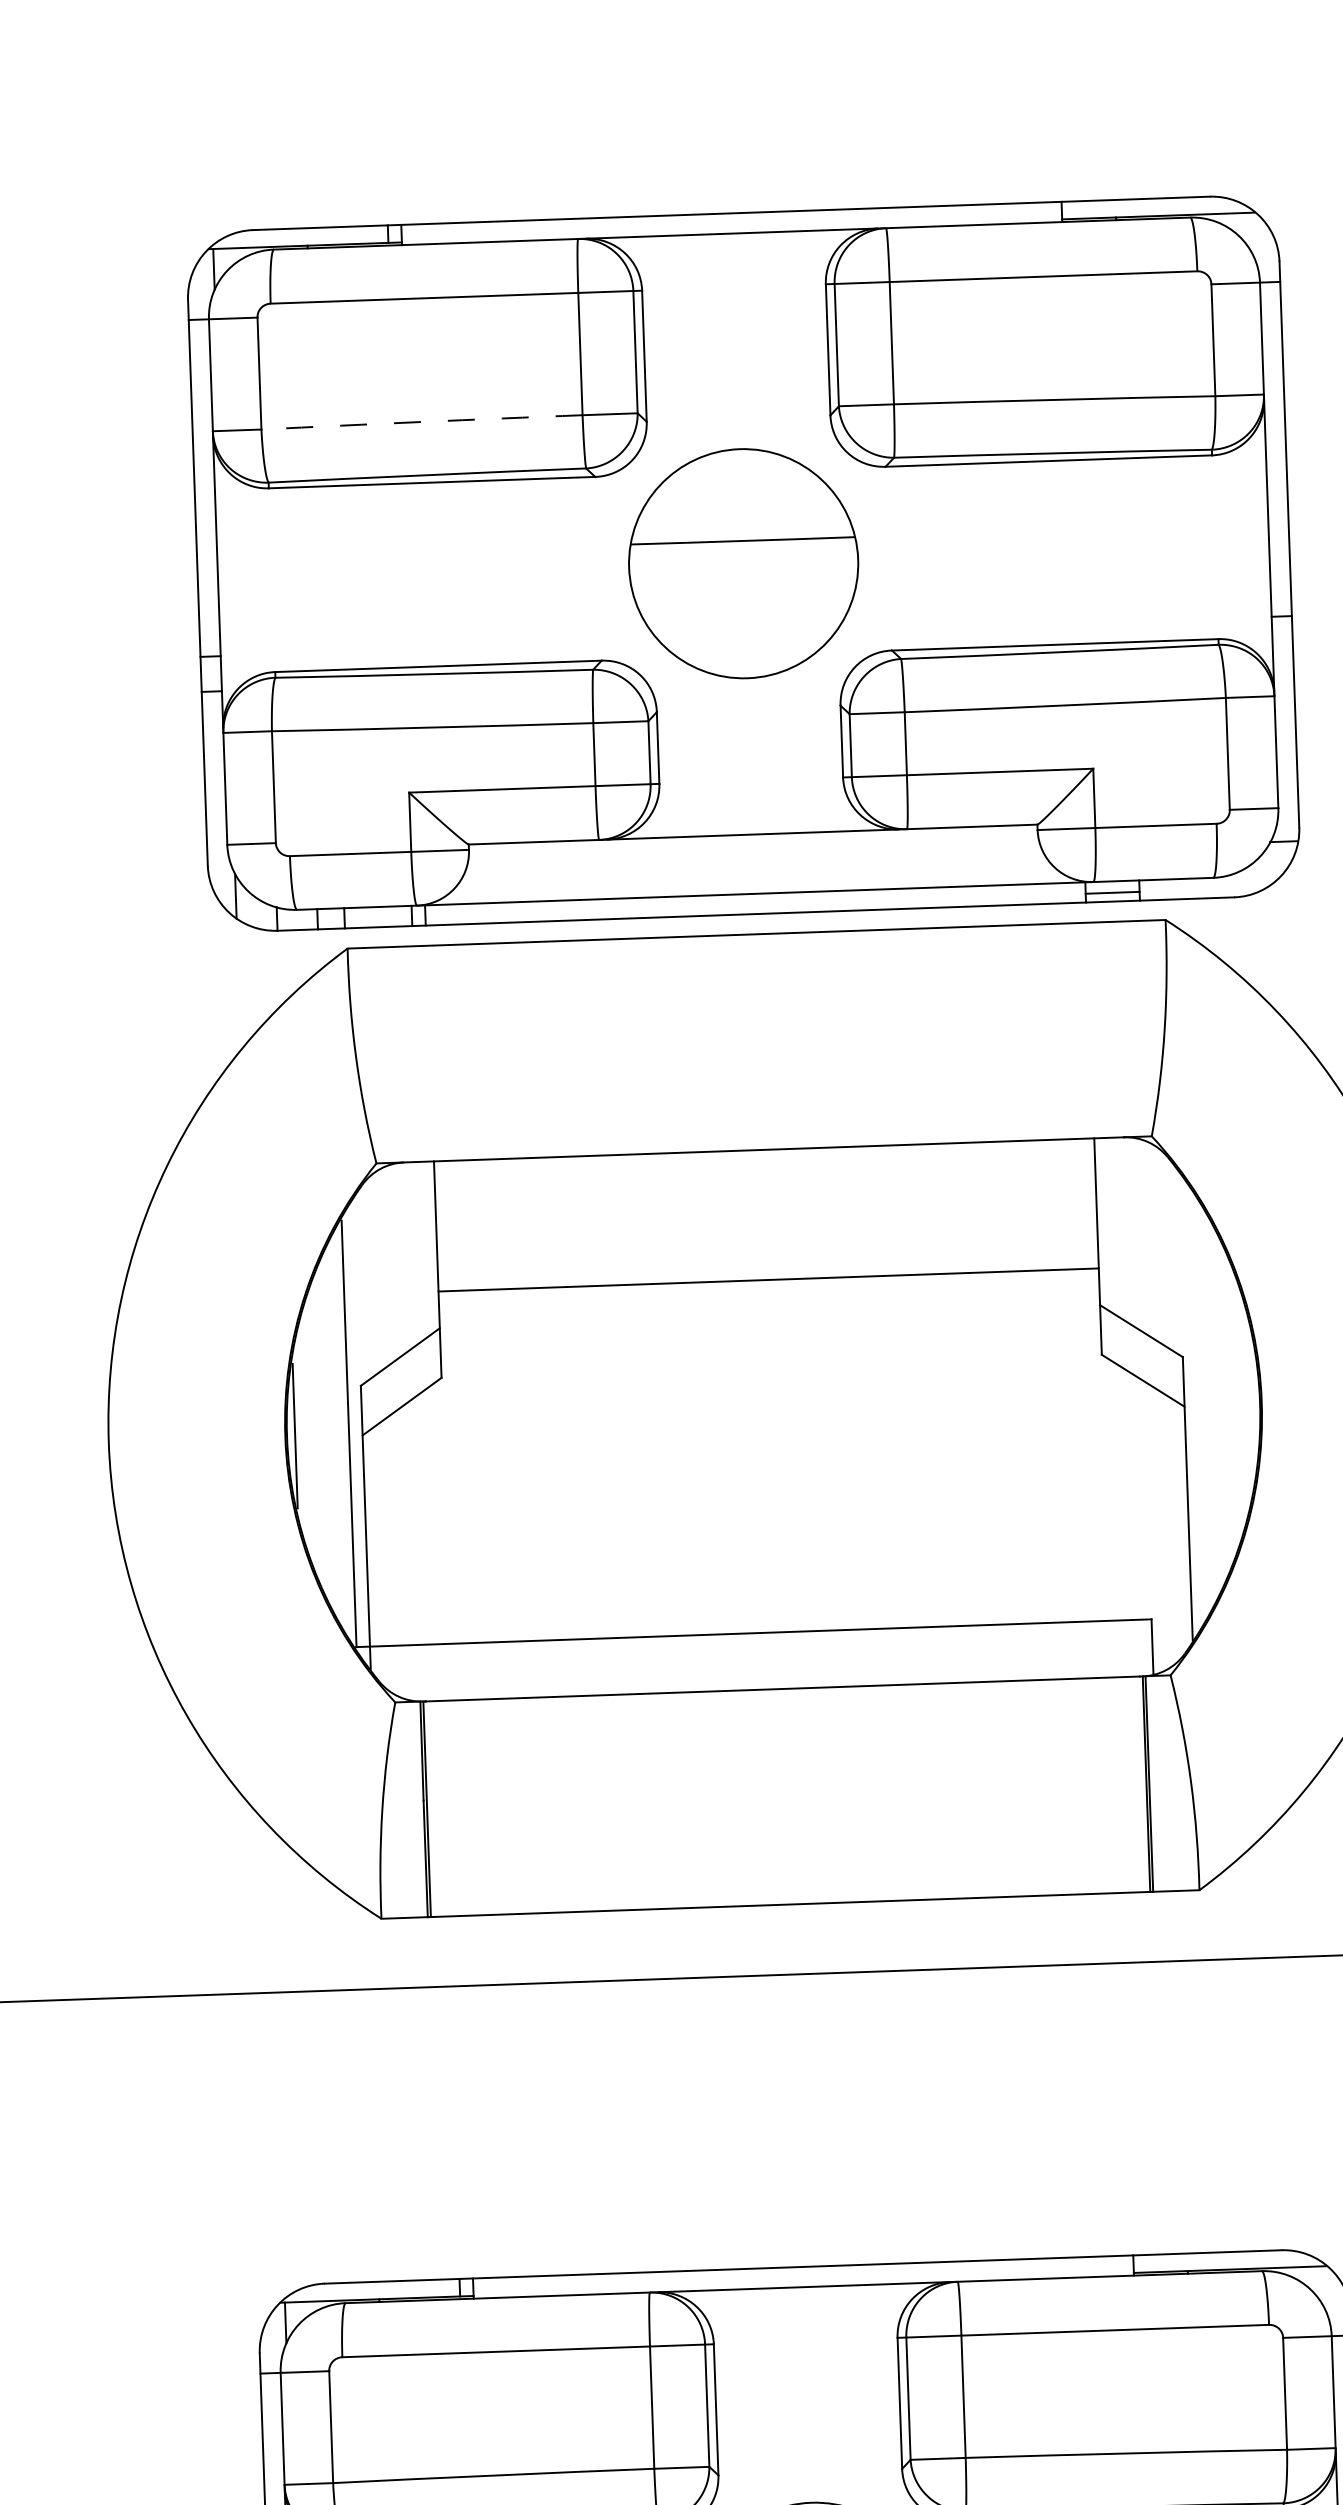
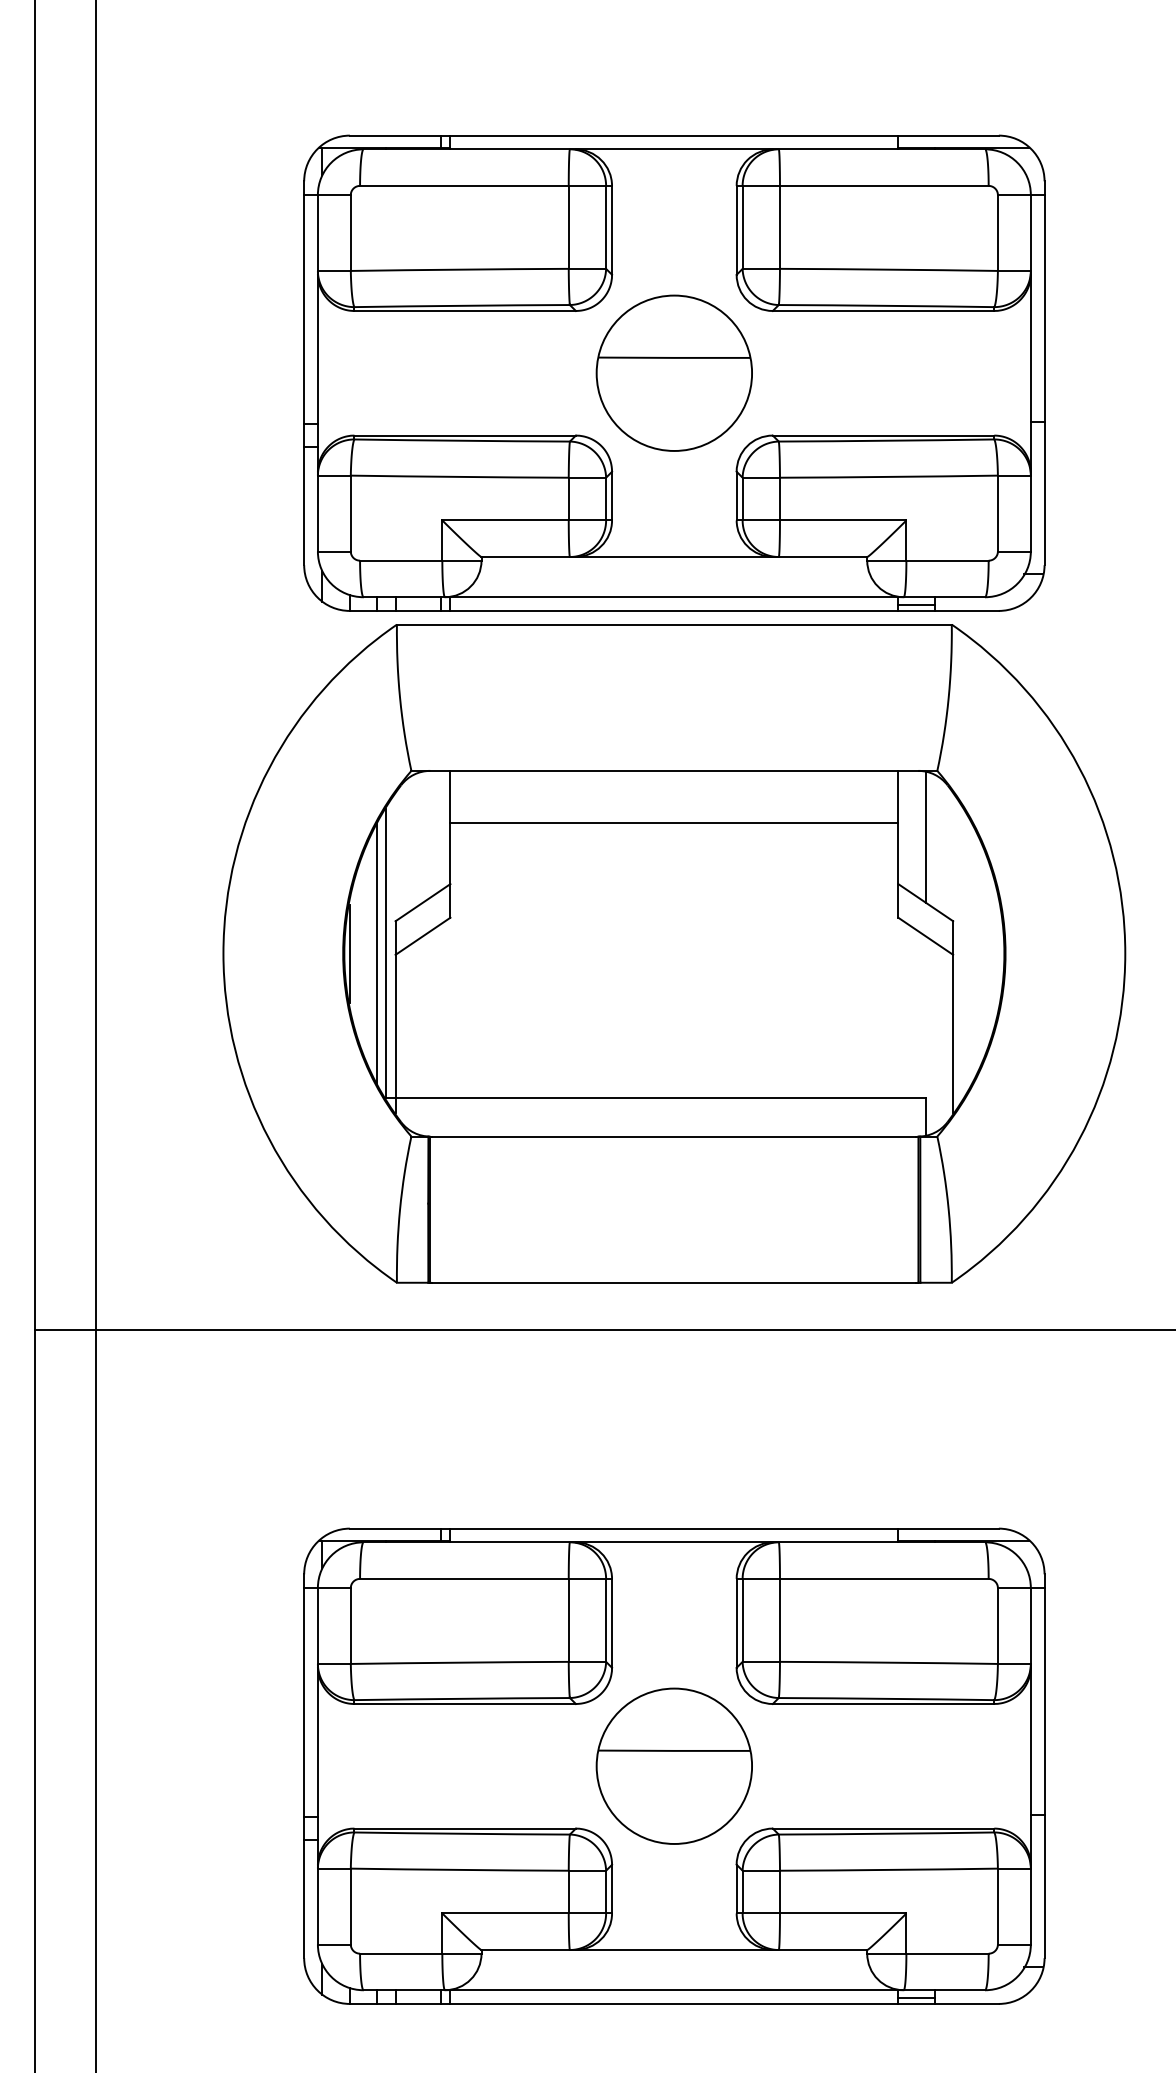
arc: (421, 421) -> (459, 269), dashed -> solid
line: (1137, 1235) -> (925, 837), added
line: (768, 1280) -> (674, 823), moved
line: (335, 1434) -> (377, 953), added

